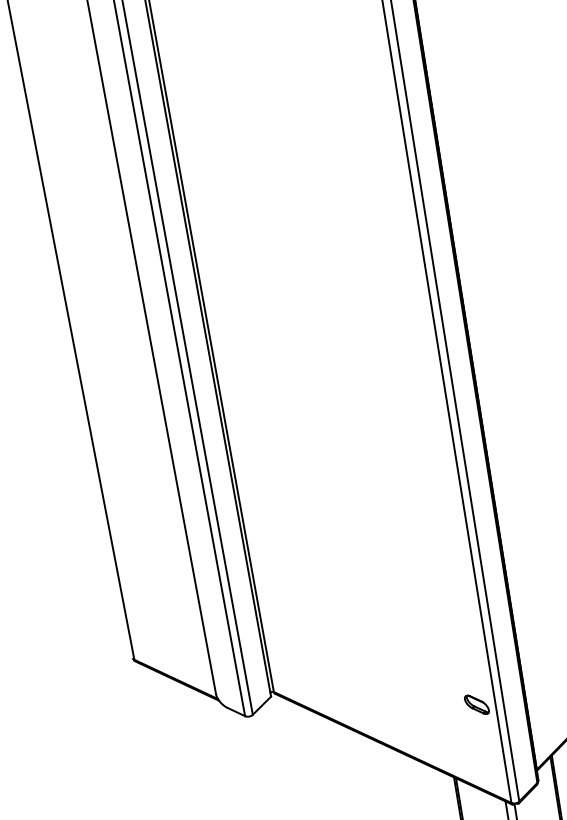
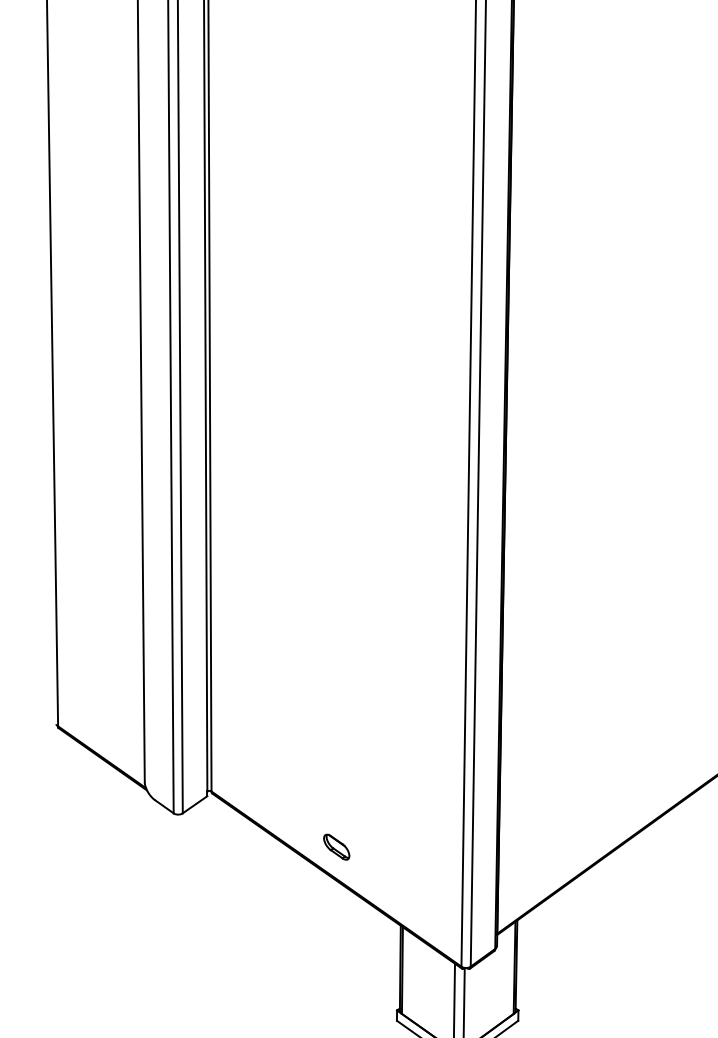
part: (476, 704) -> (336, 846), moved

